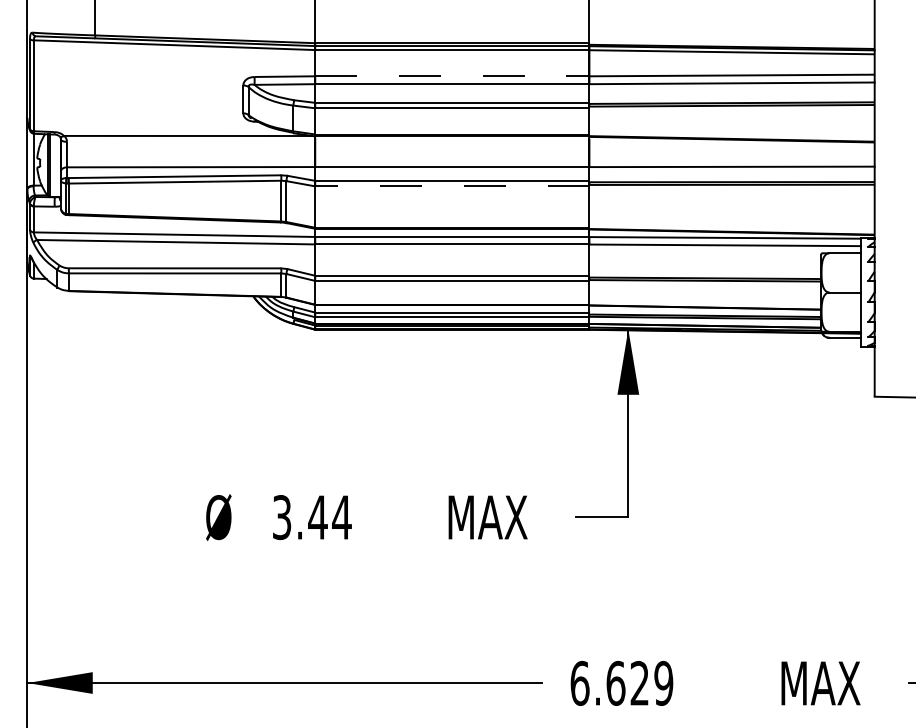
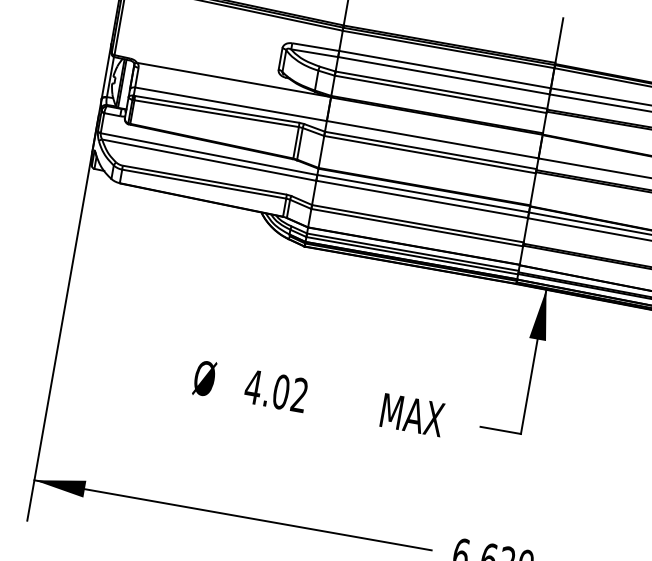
line: (452, 76) -> (445, 69), dashed -> solid
line: (451, 186) -> (429, 154), dashed -> solid
text: (311, 517) -> (276, 391), 3.44 -> 4.02

